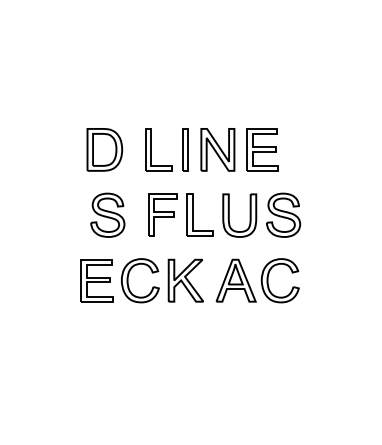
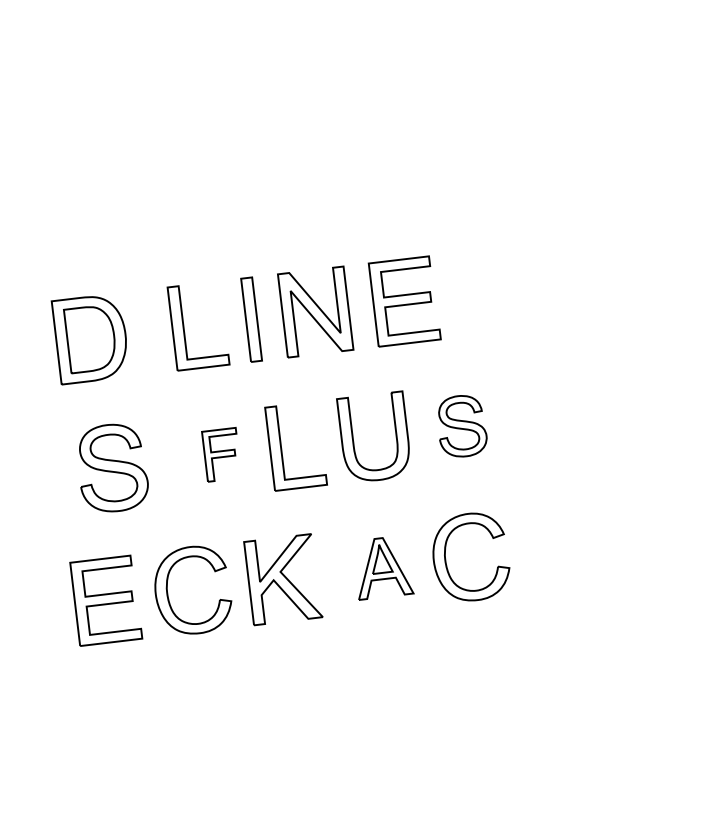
part: (162, 214) -> (220, 453), size x0.6
part: (283, 214) -> (461, 424), size x0.7
part: (235, 280) -> (381, 567), size x0.7

